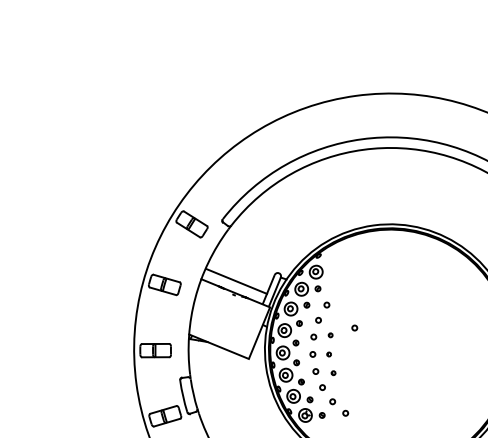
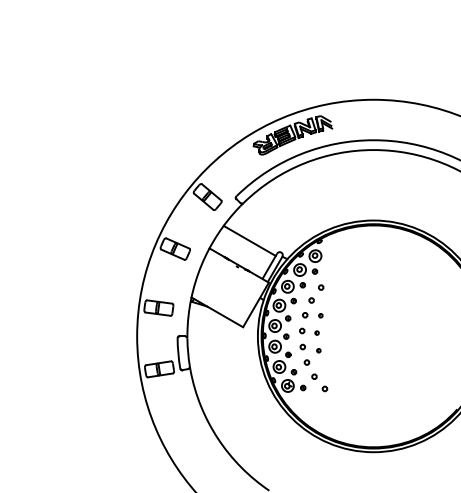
part: (274, 145) -> (292, 135), added
line: (236, 281) -> (249, 240), moved
circle: (354, 327) -> (343, 311), removed

